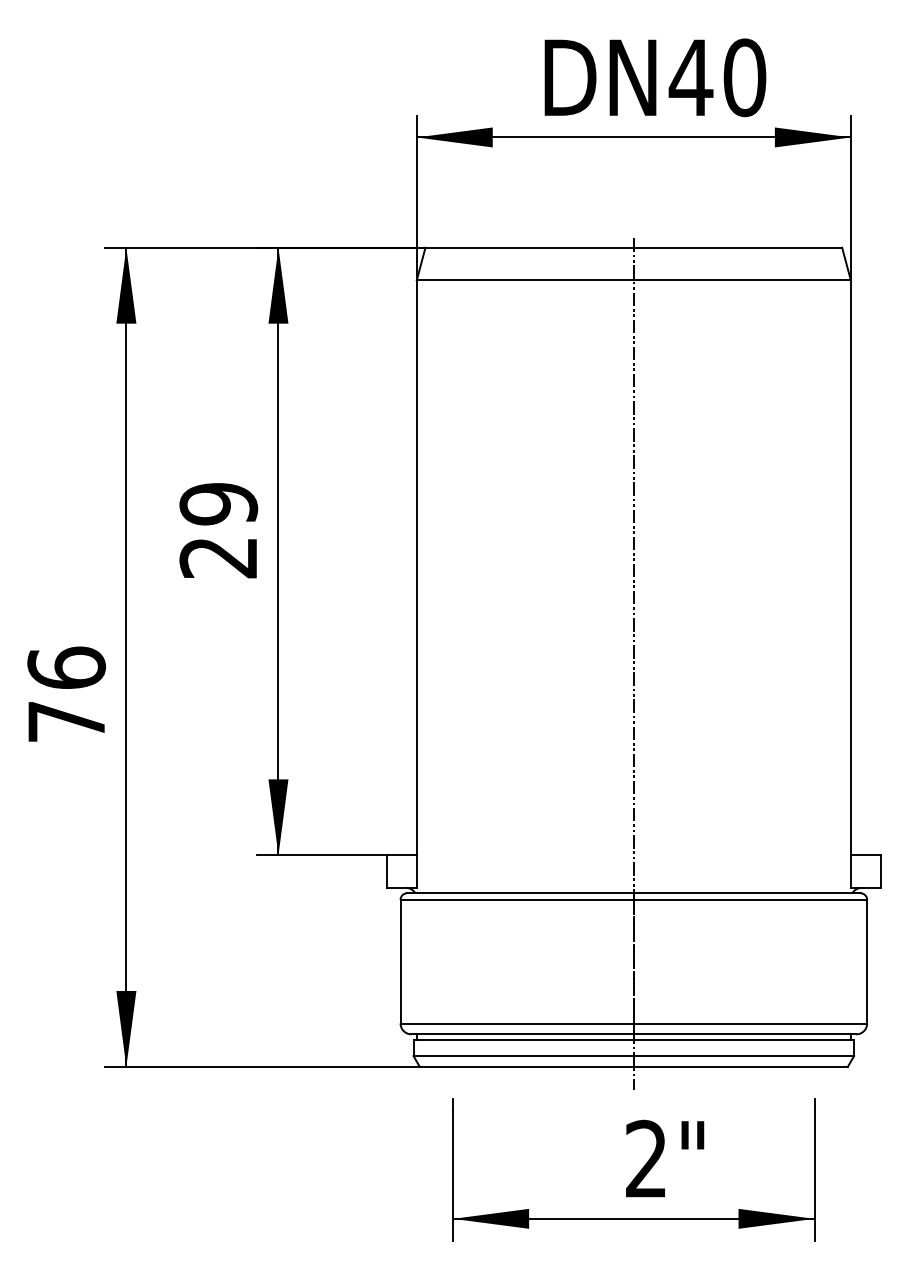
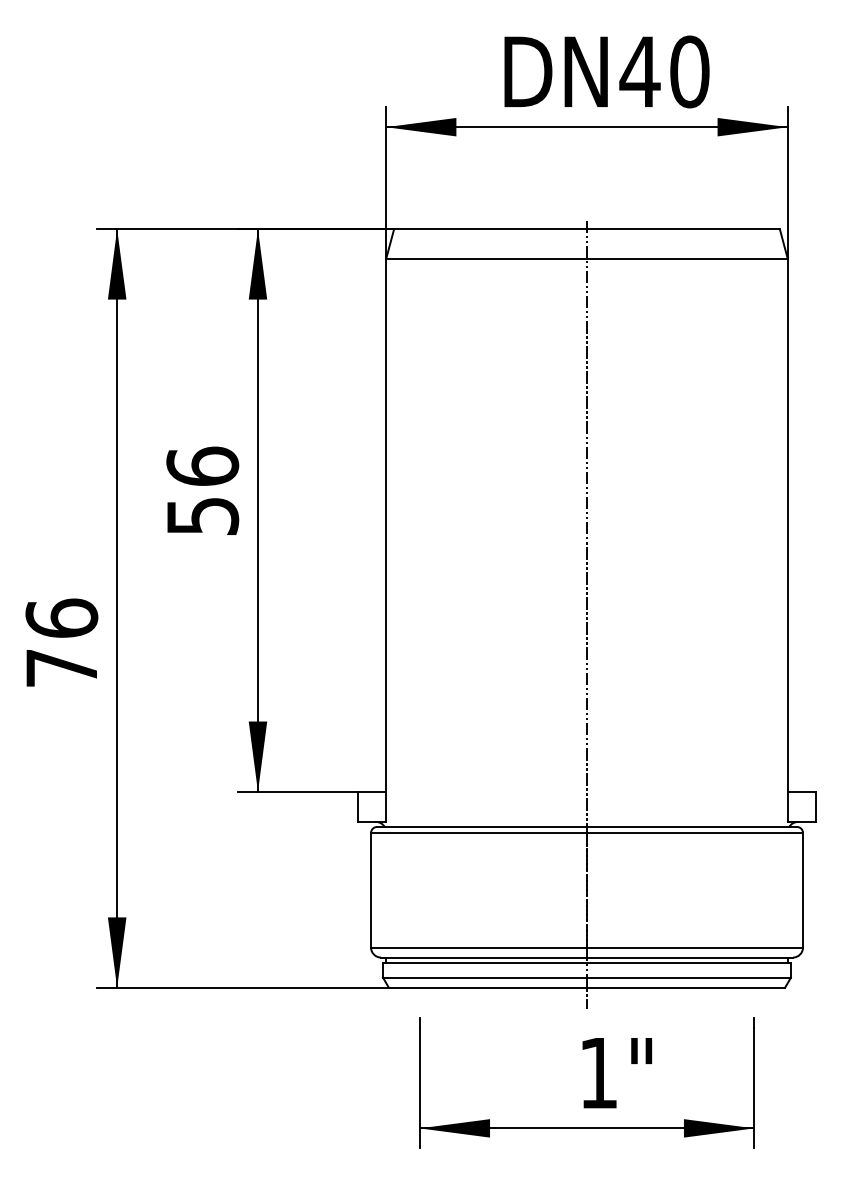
text: (218, 529) -> (202, 490), 29 -> 56
text: (645, 1158) -> (597, 1072), 2" -> 1"

